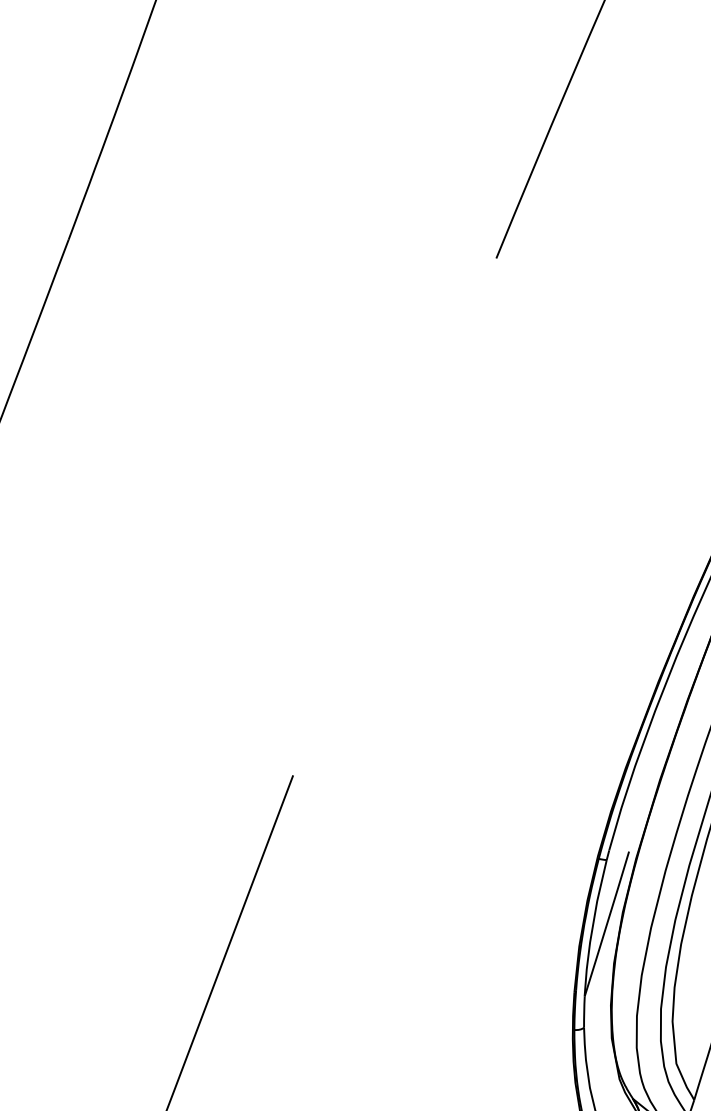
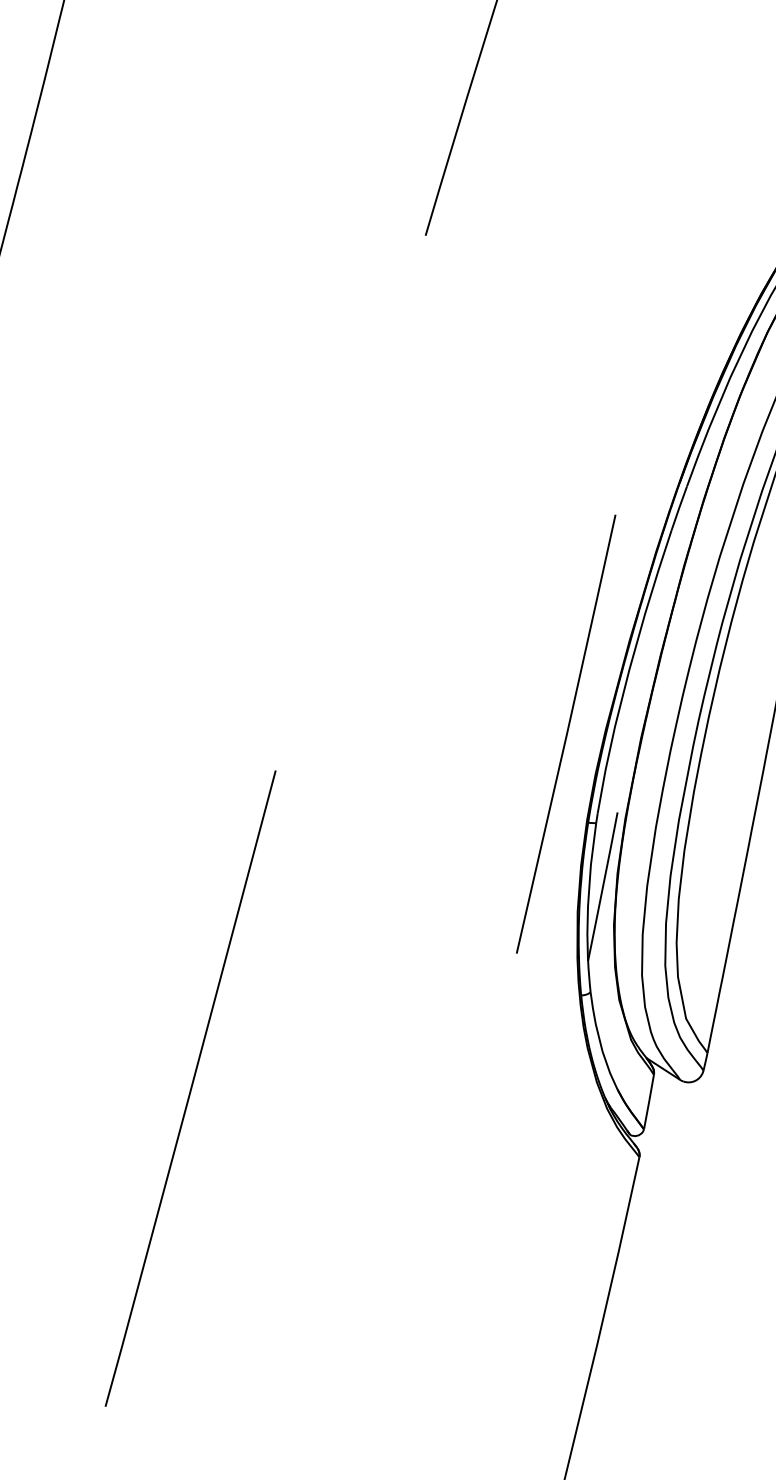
line: (586, 767) -> (566, 733), added

